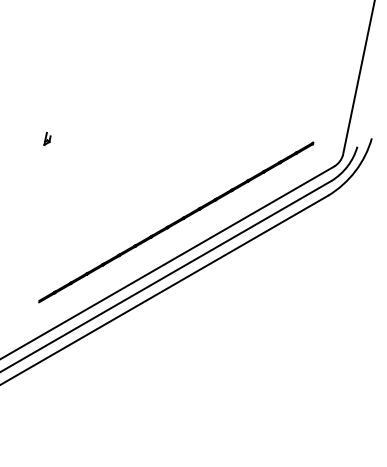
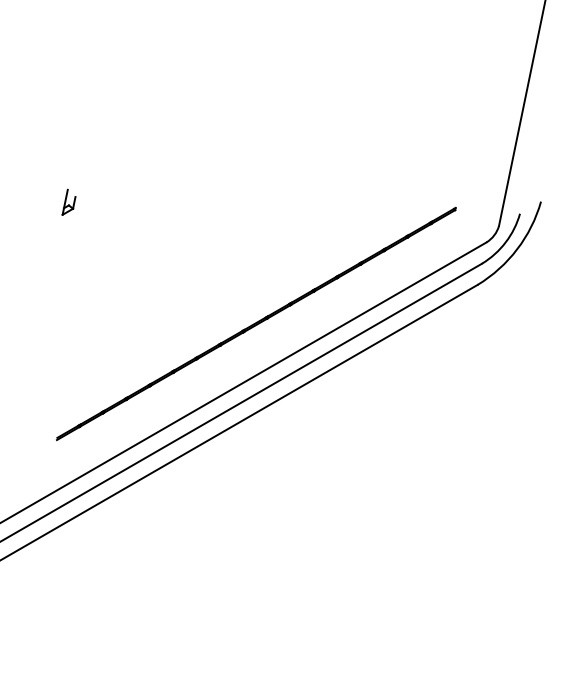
part: (47, 138) -> (69, 201), size x1.43

